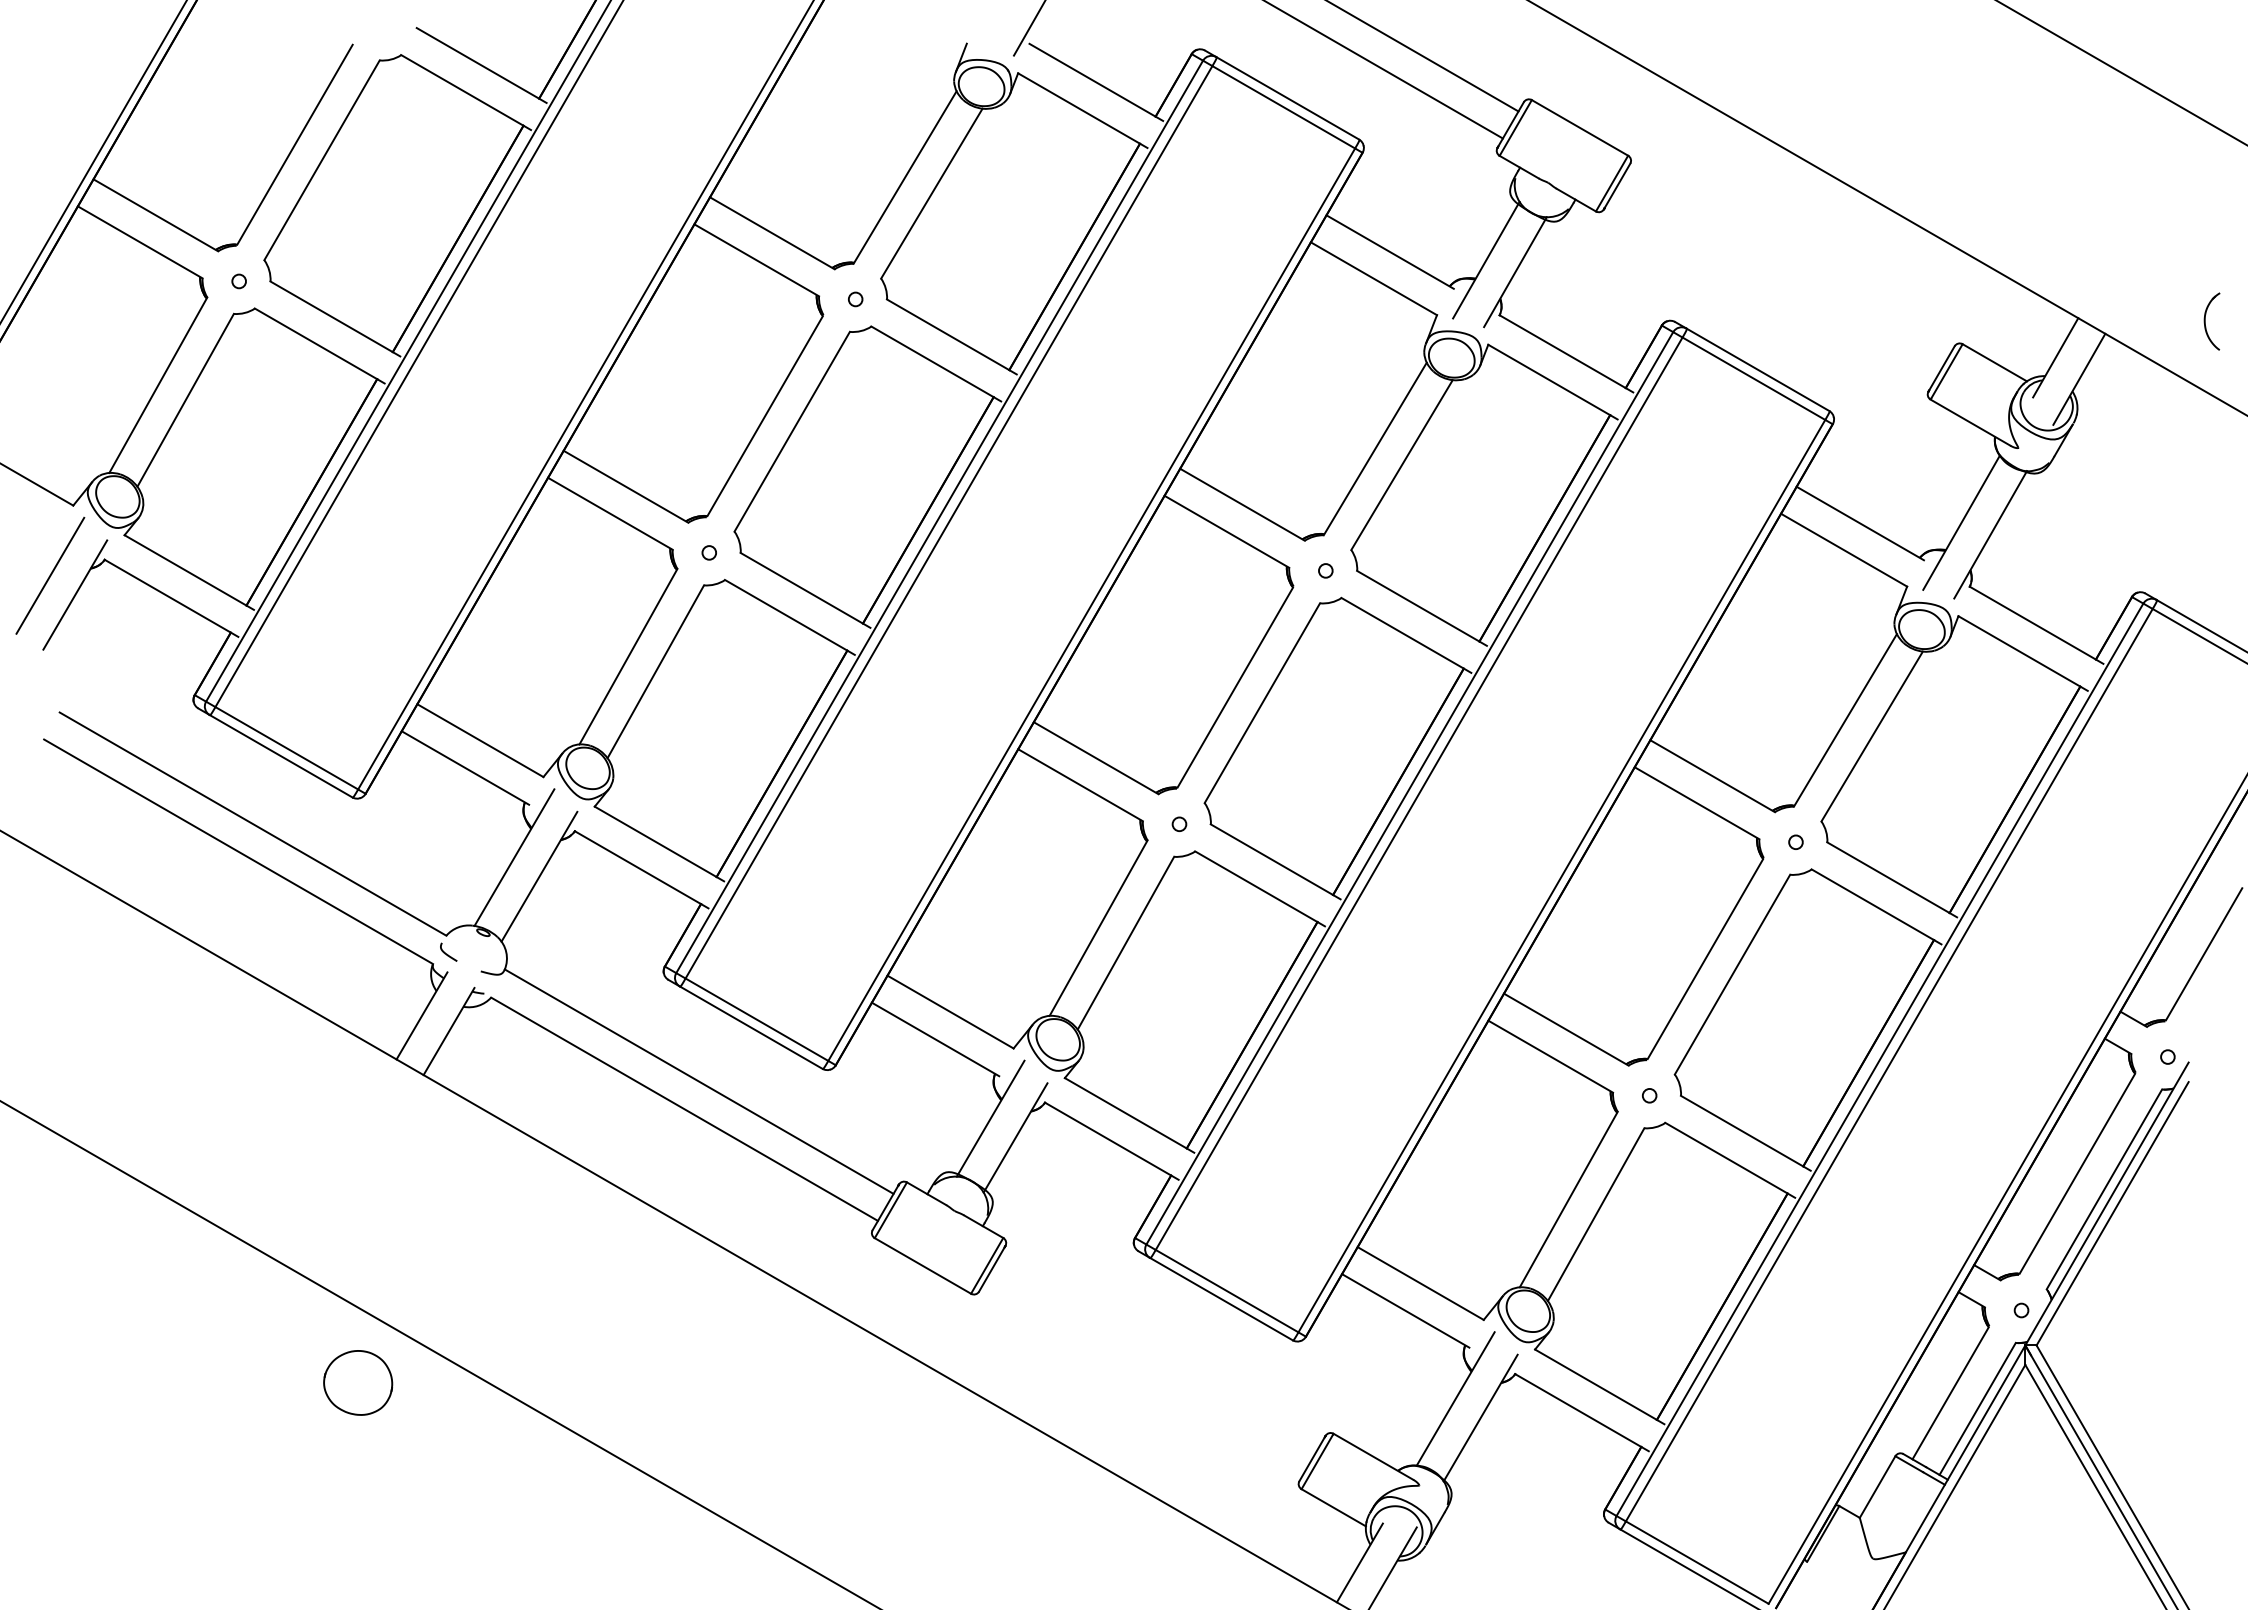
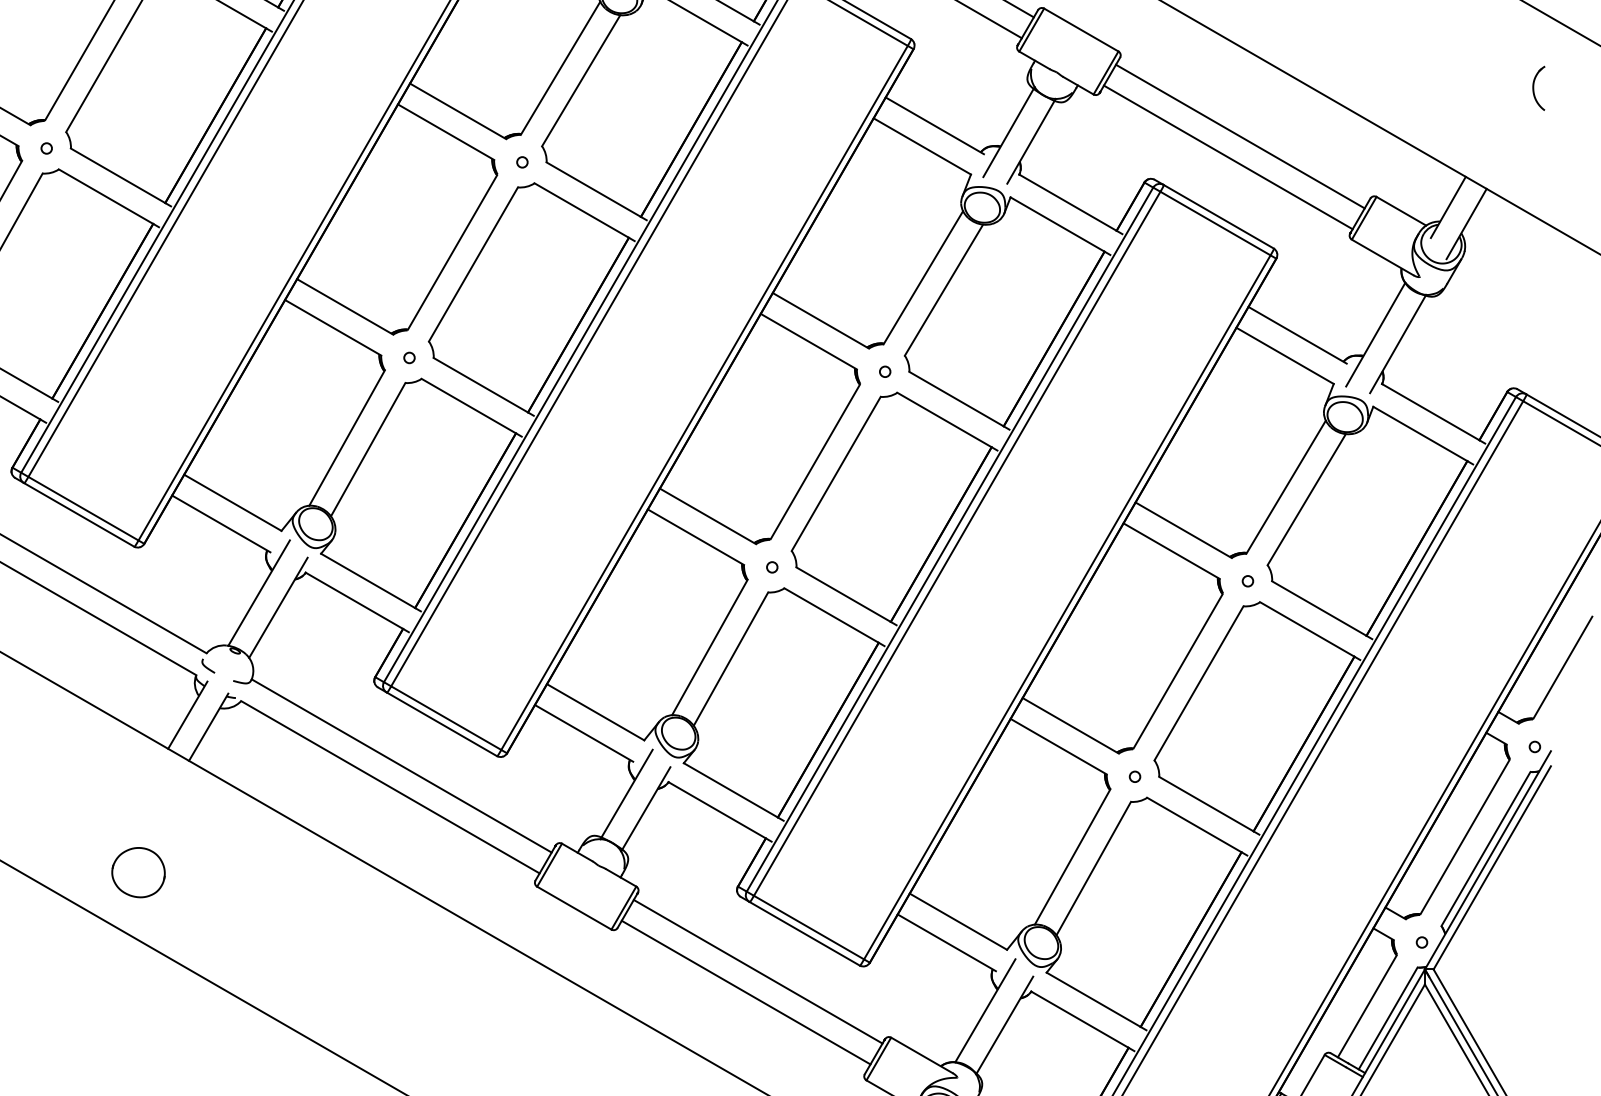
line: (1785, 265) -> (1239, 136), added
line: (1770, 292) -> (1228, 157), added
part: (2211, 321) -> (1538, 88), moved
line: (1161, 1348) -> (758, 971), added
line: (1145, 1375) -> (746, 992), added
part: (358, 1382) -> (138, 872), moved

